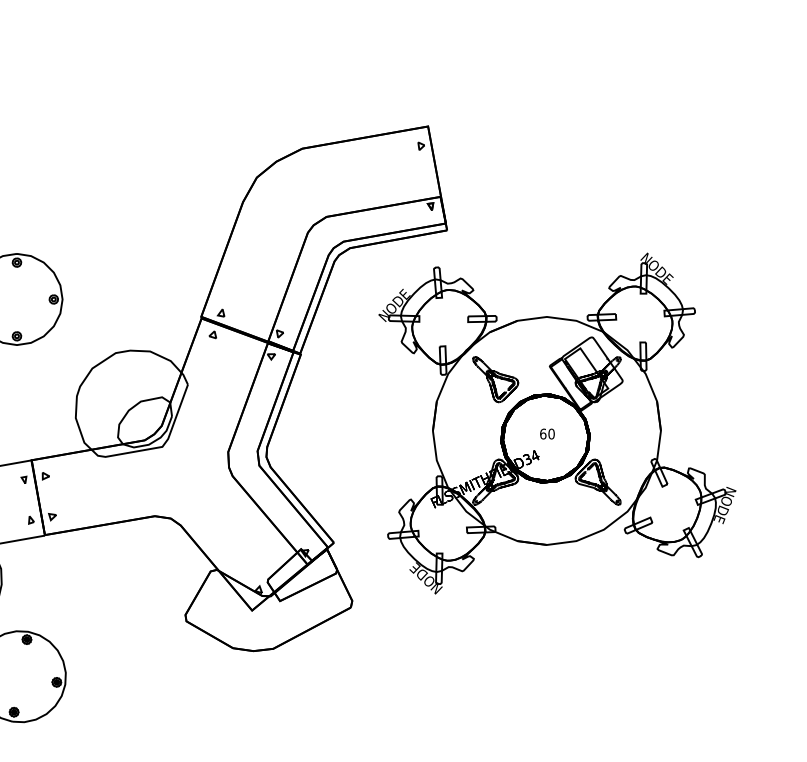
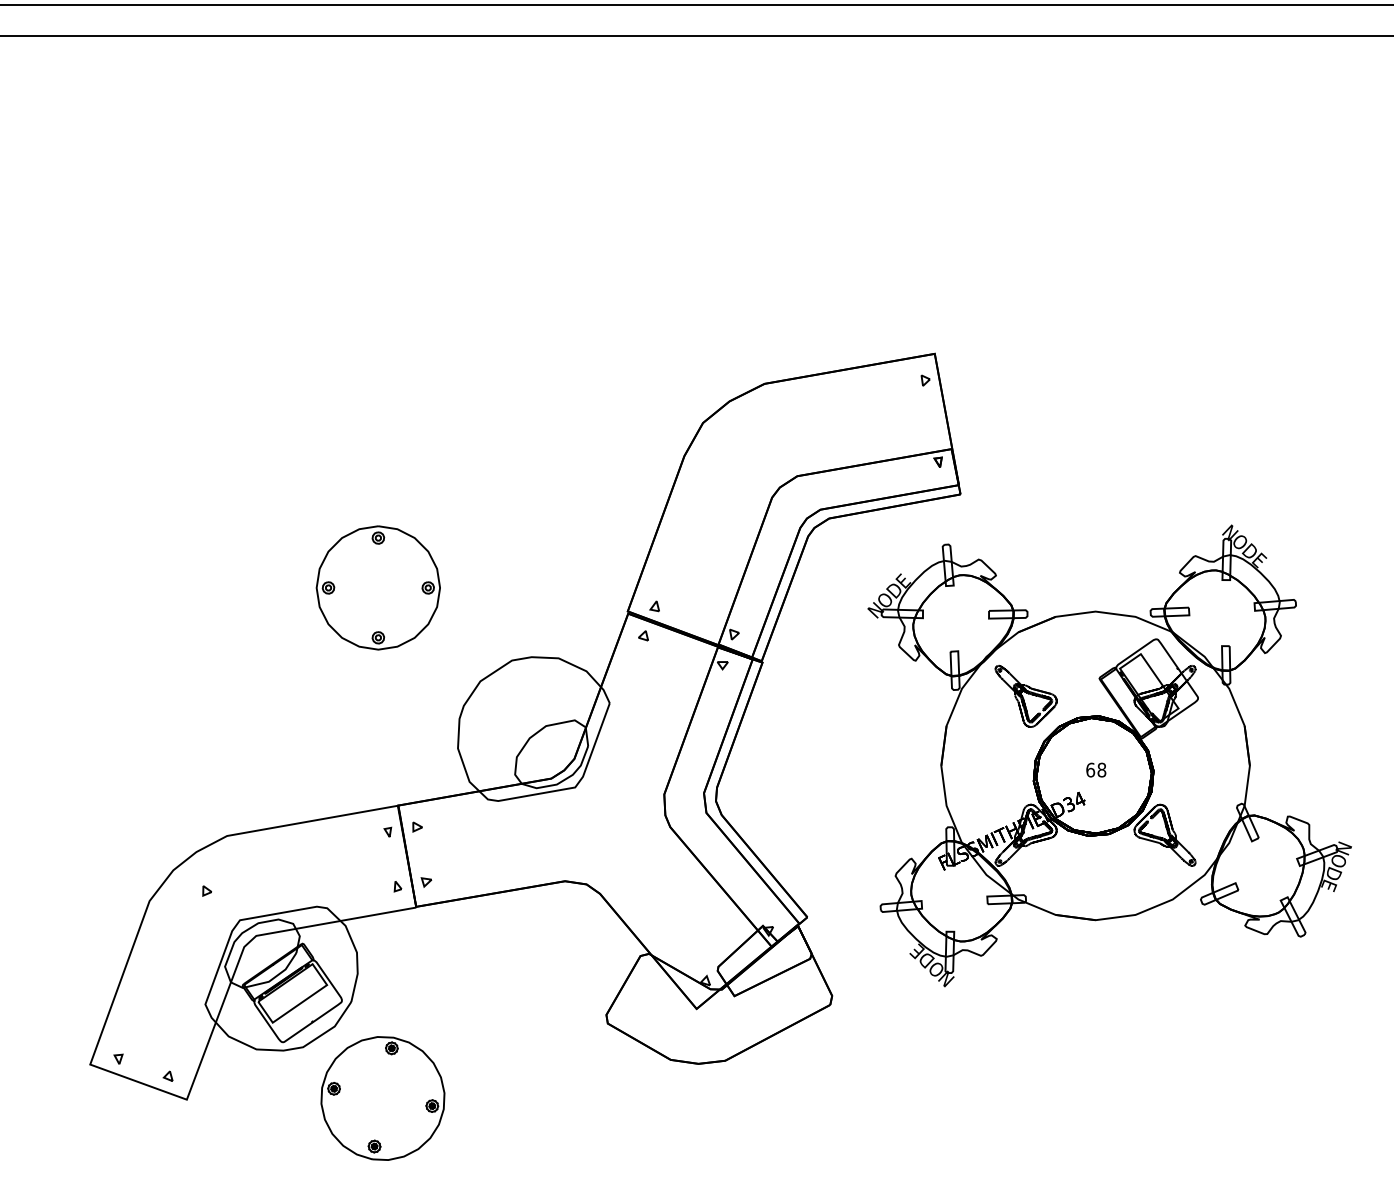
text: (551, 434) -> (1101, 770), 60 -> 68

